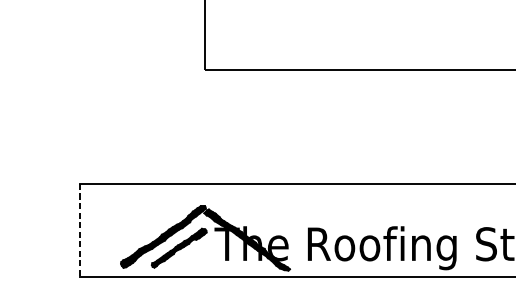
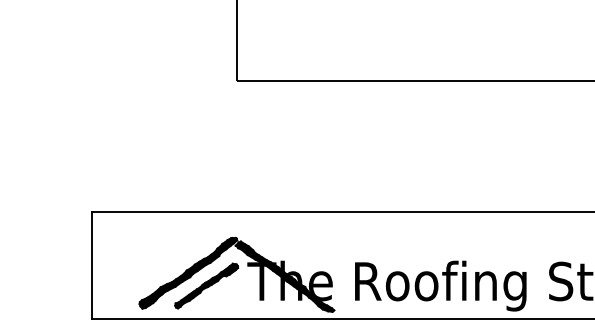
line: (79, 230) -> (91, 265), dashed -> solid

